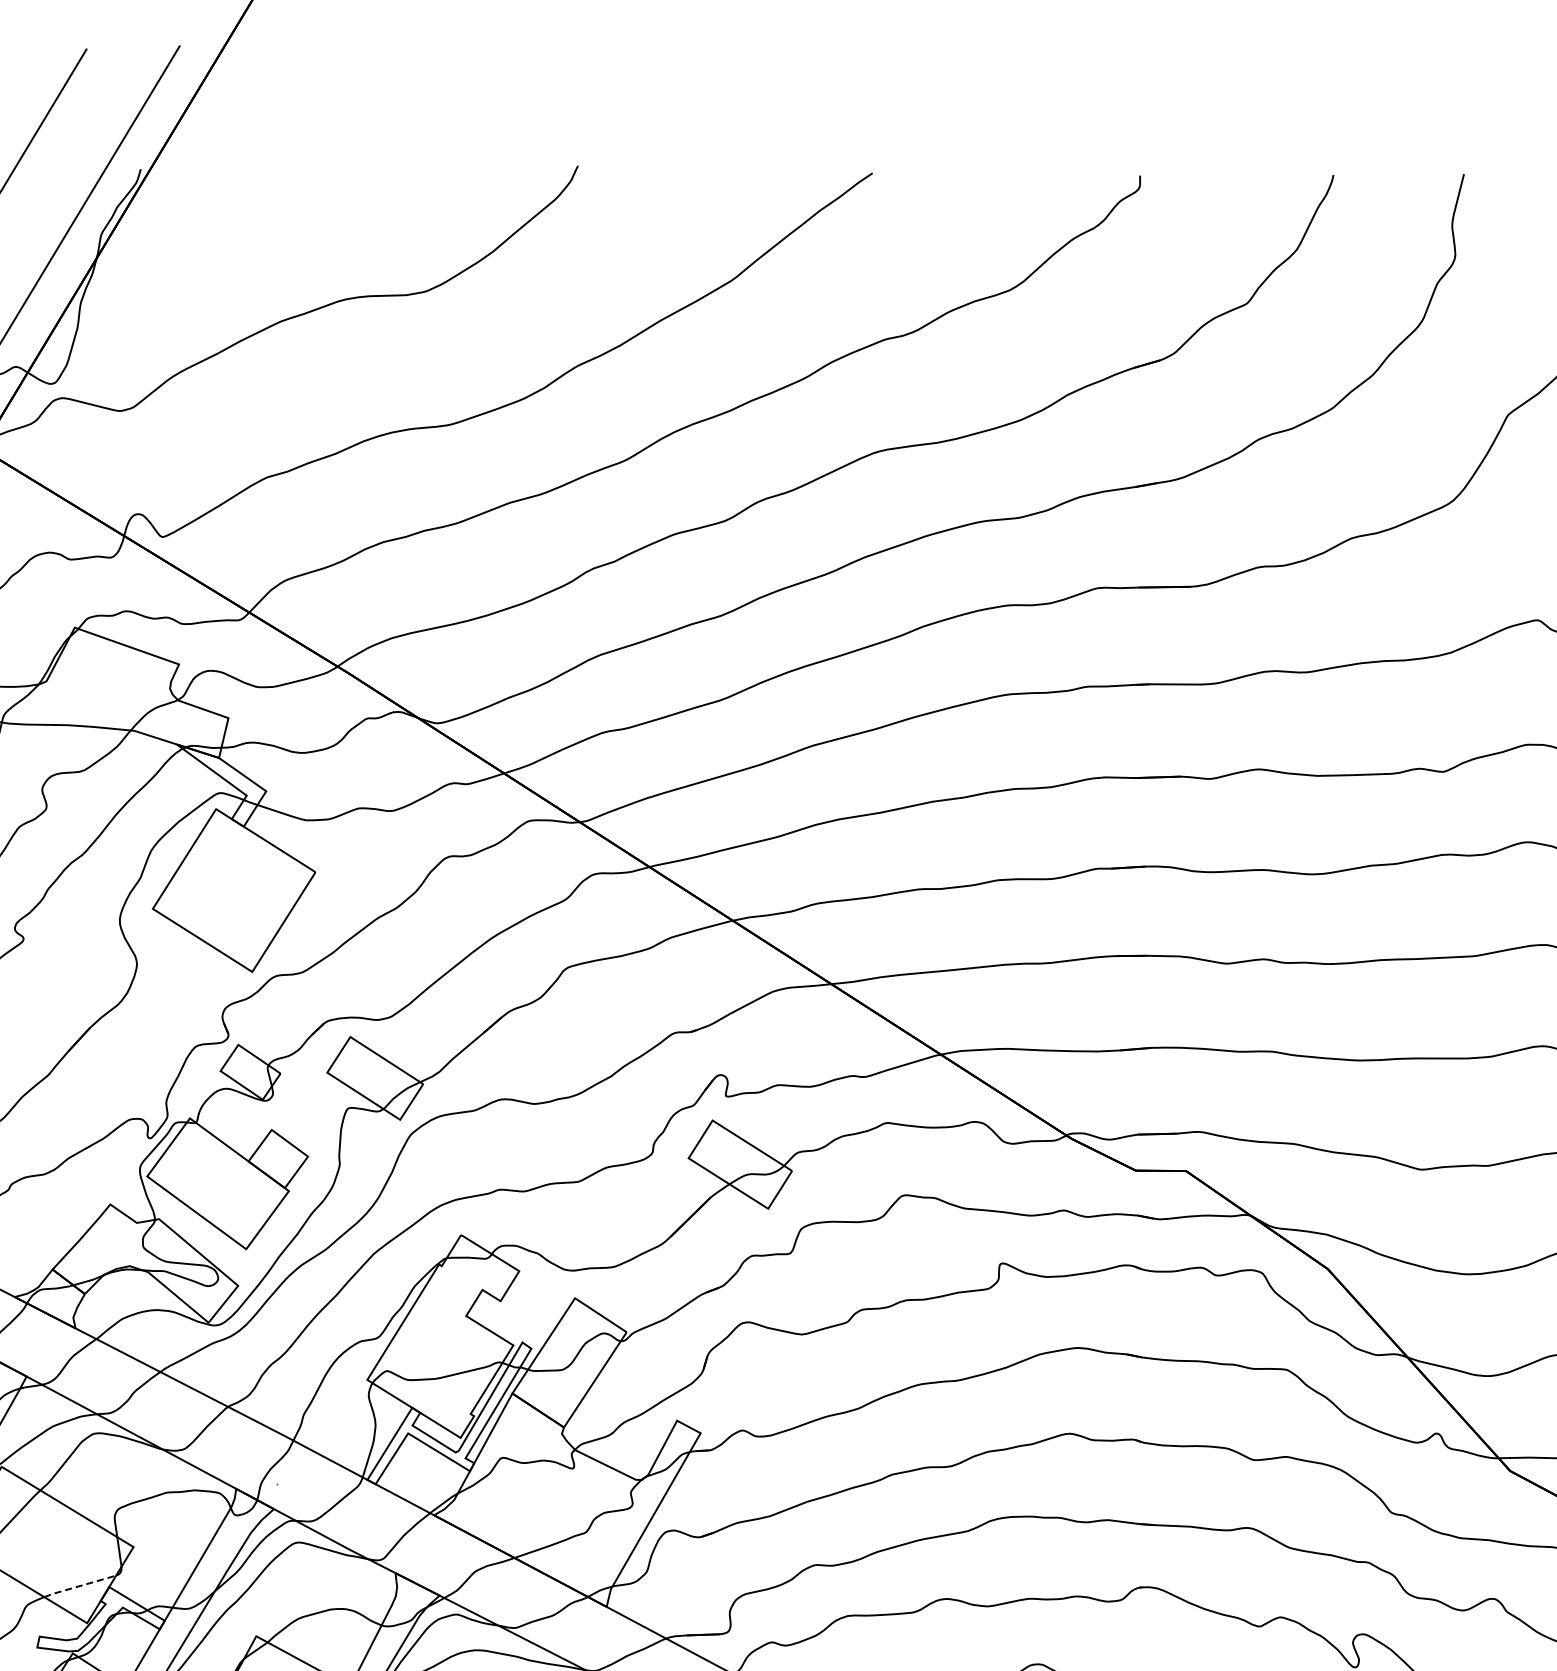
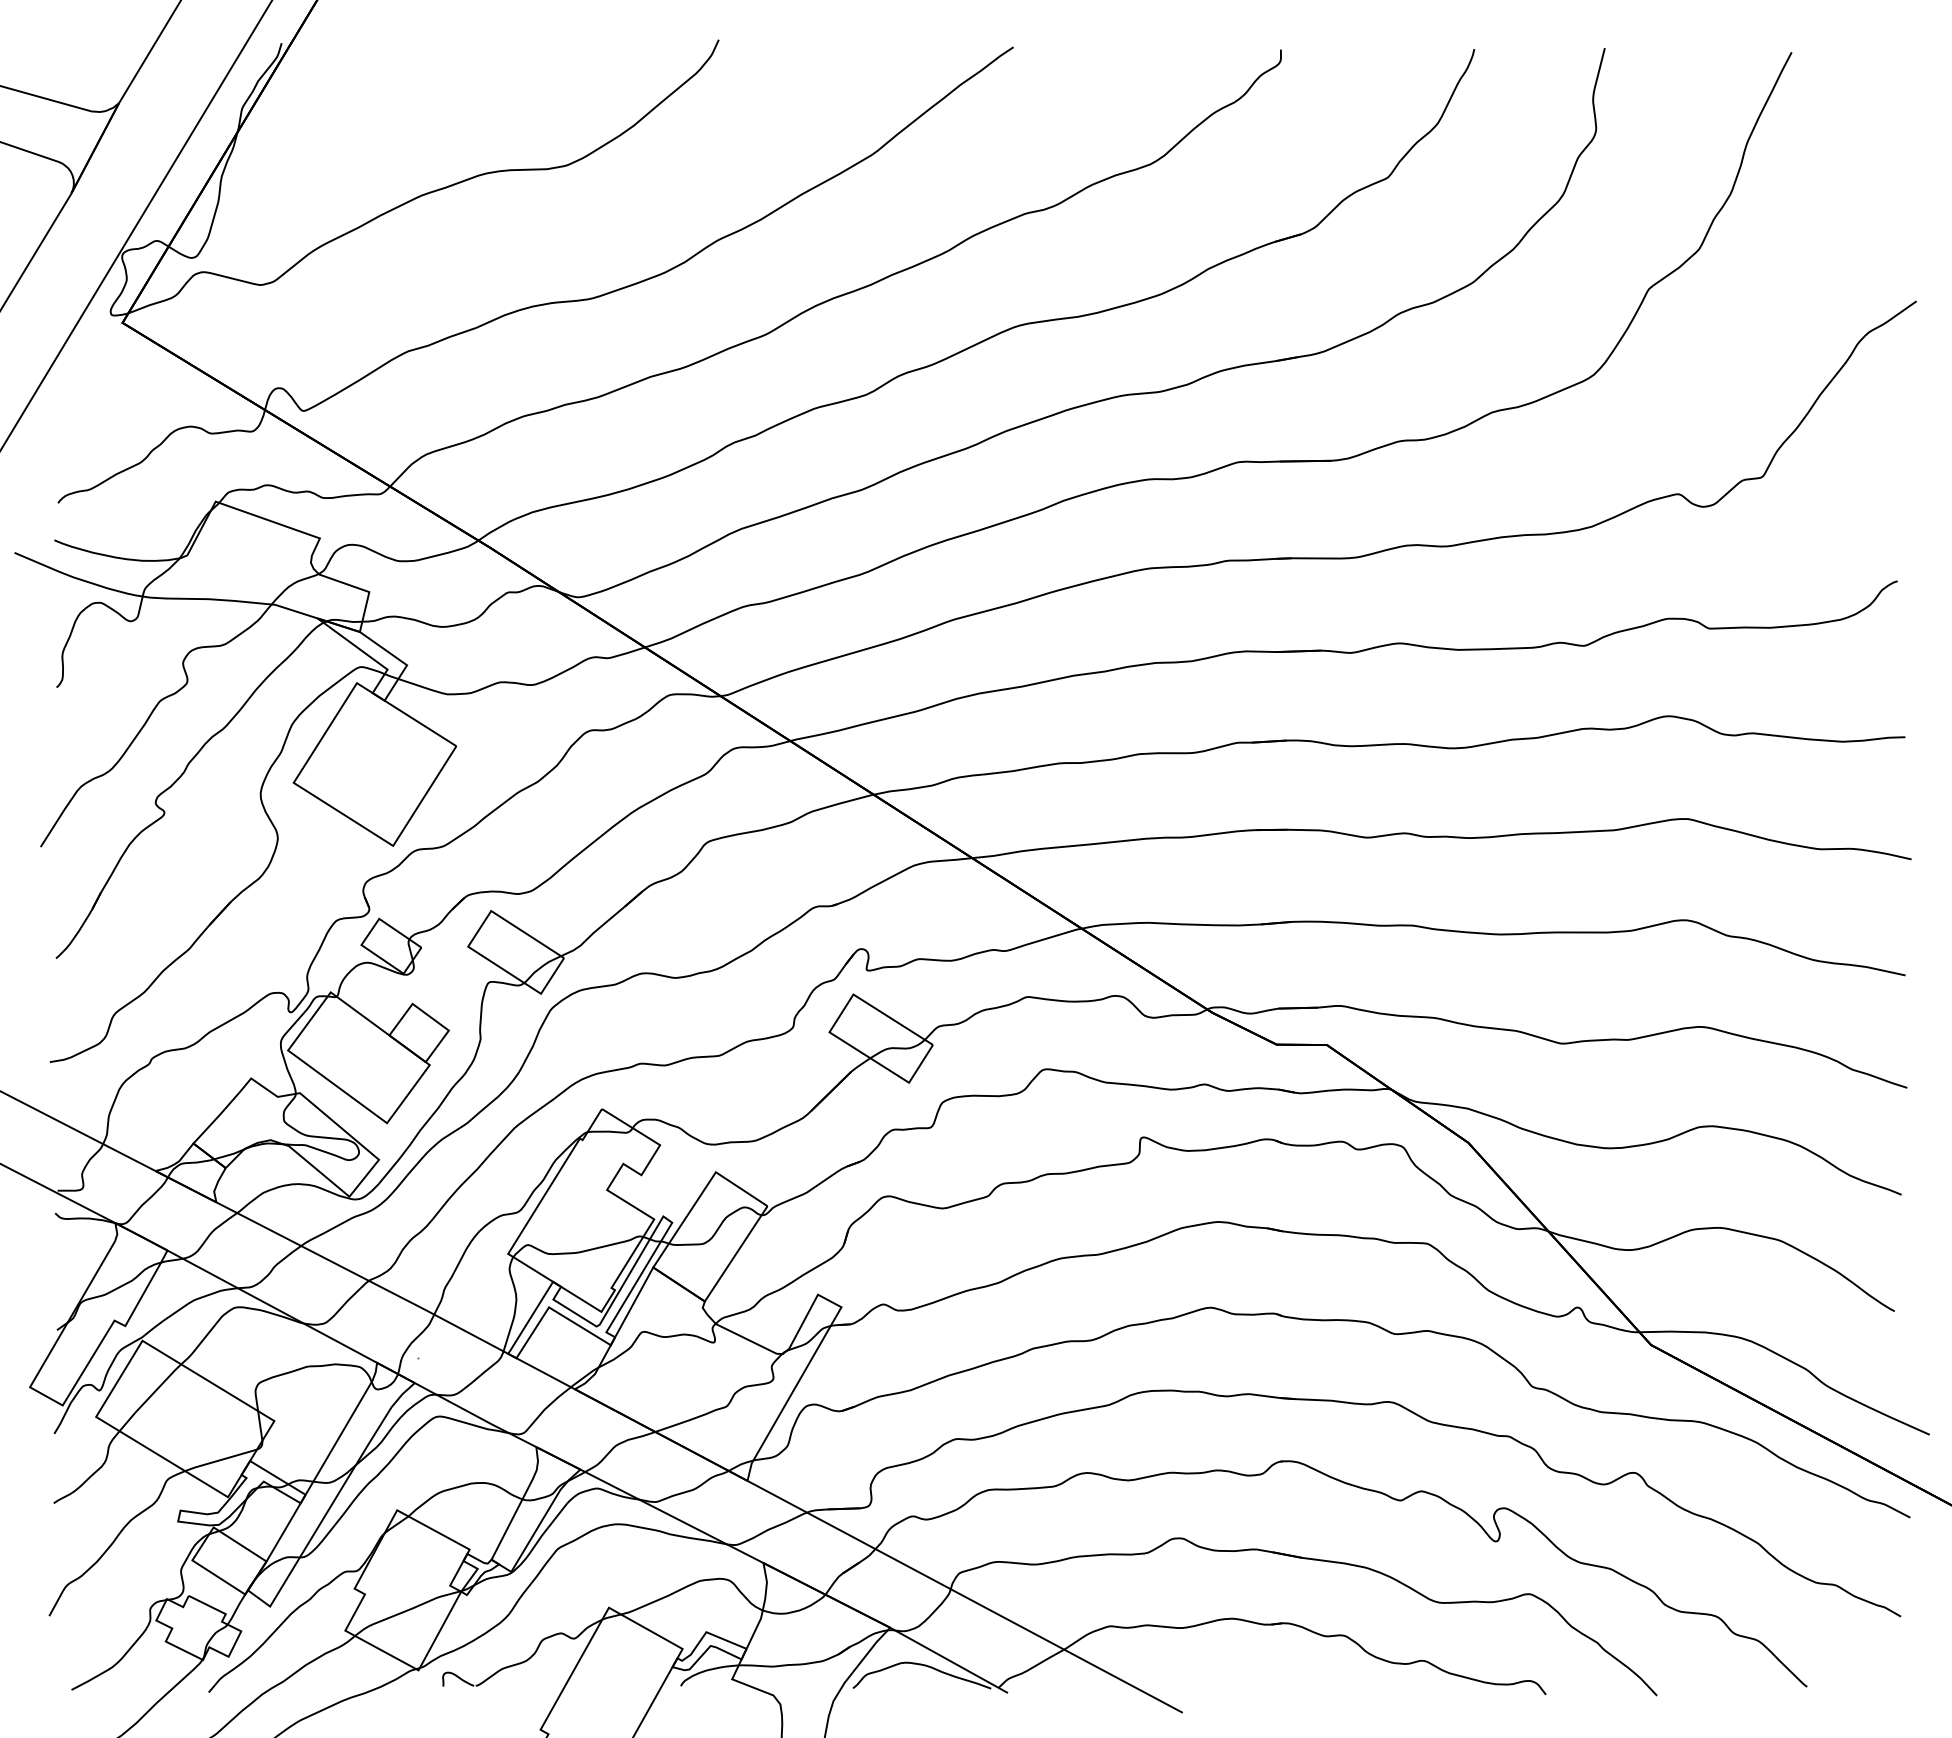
line: (79, 1586) -> (220, 1460), dashed -> solid

